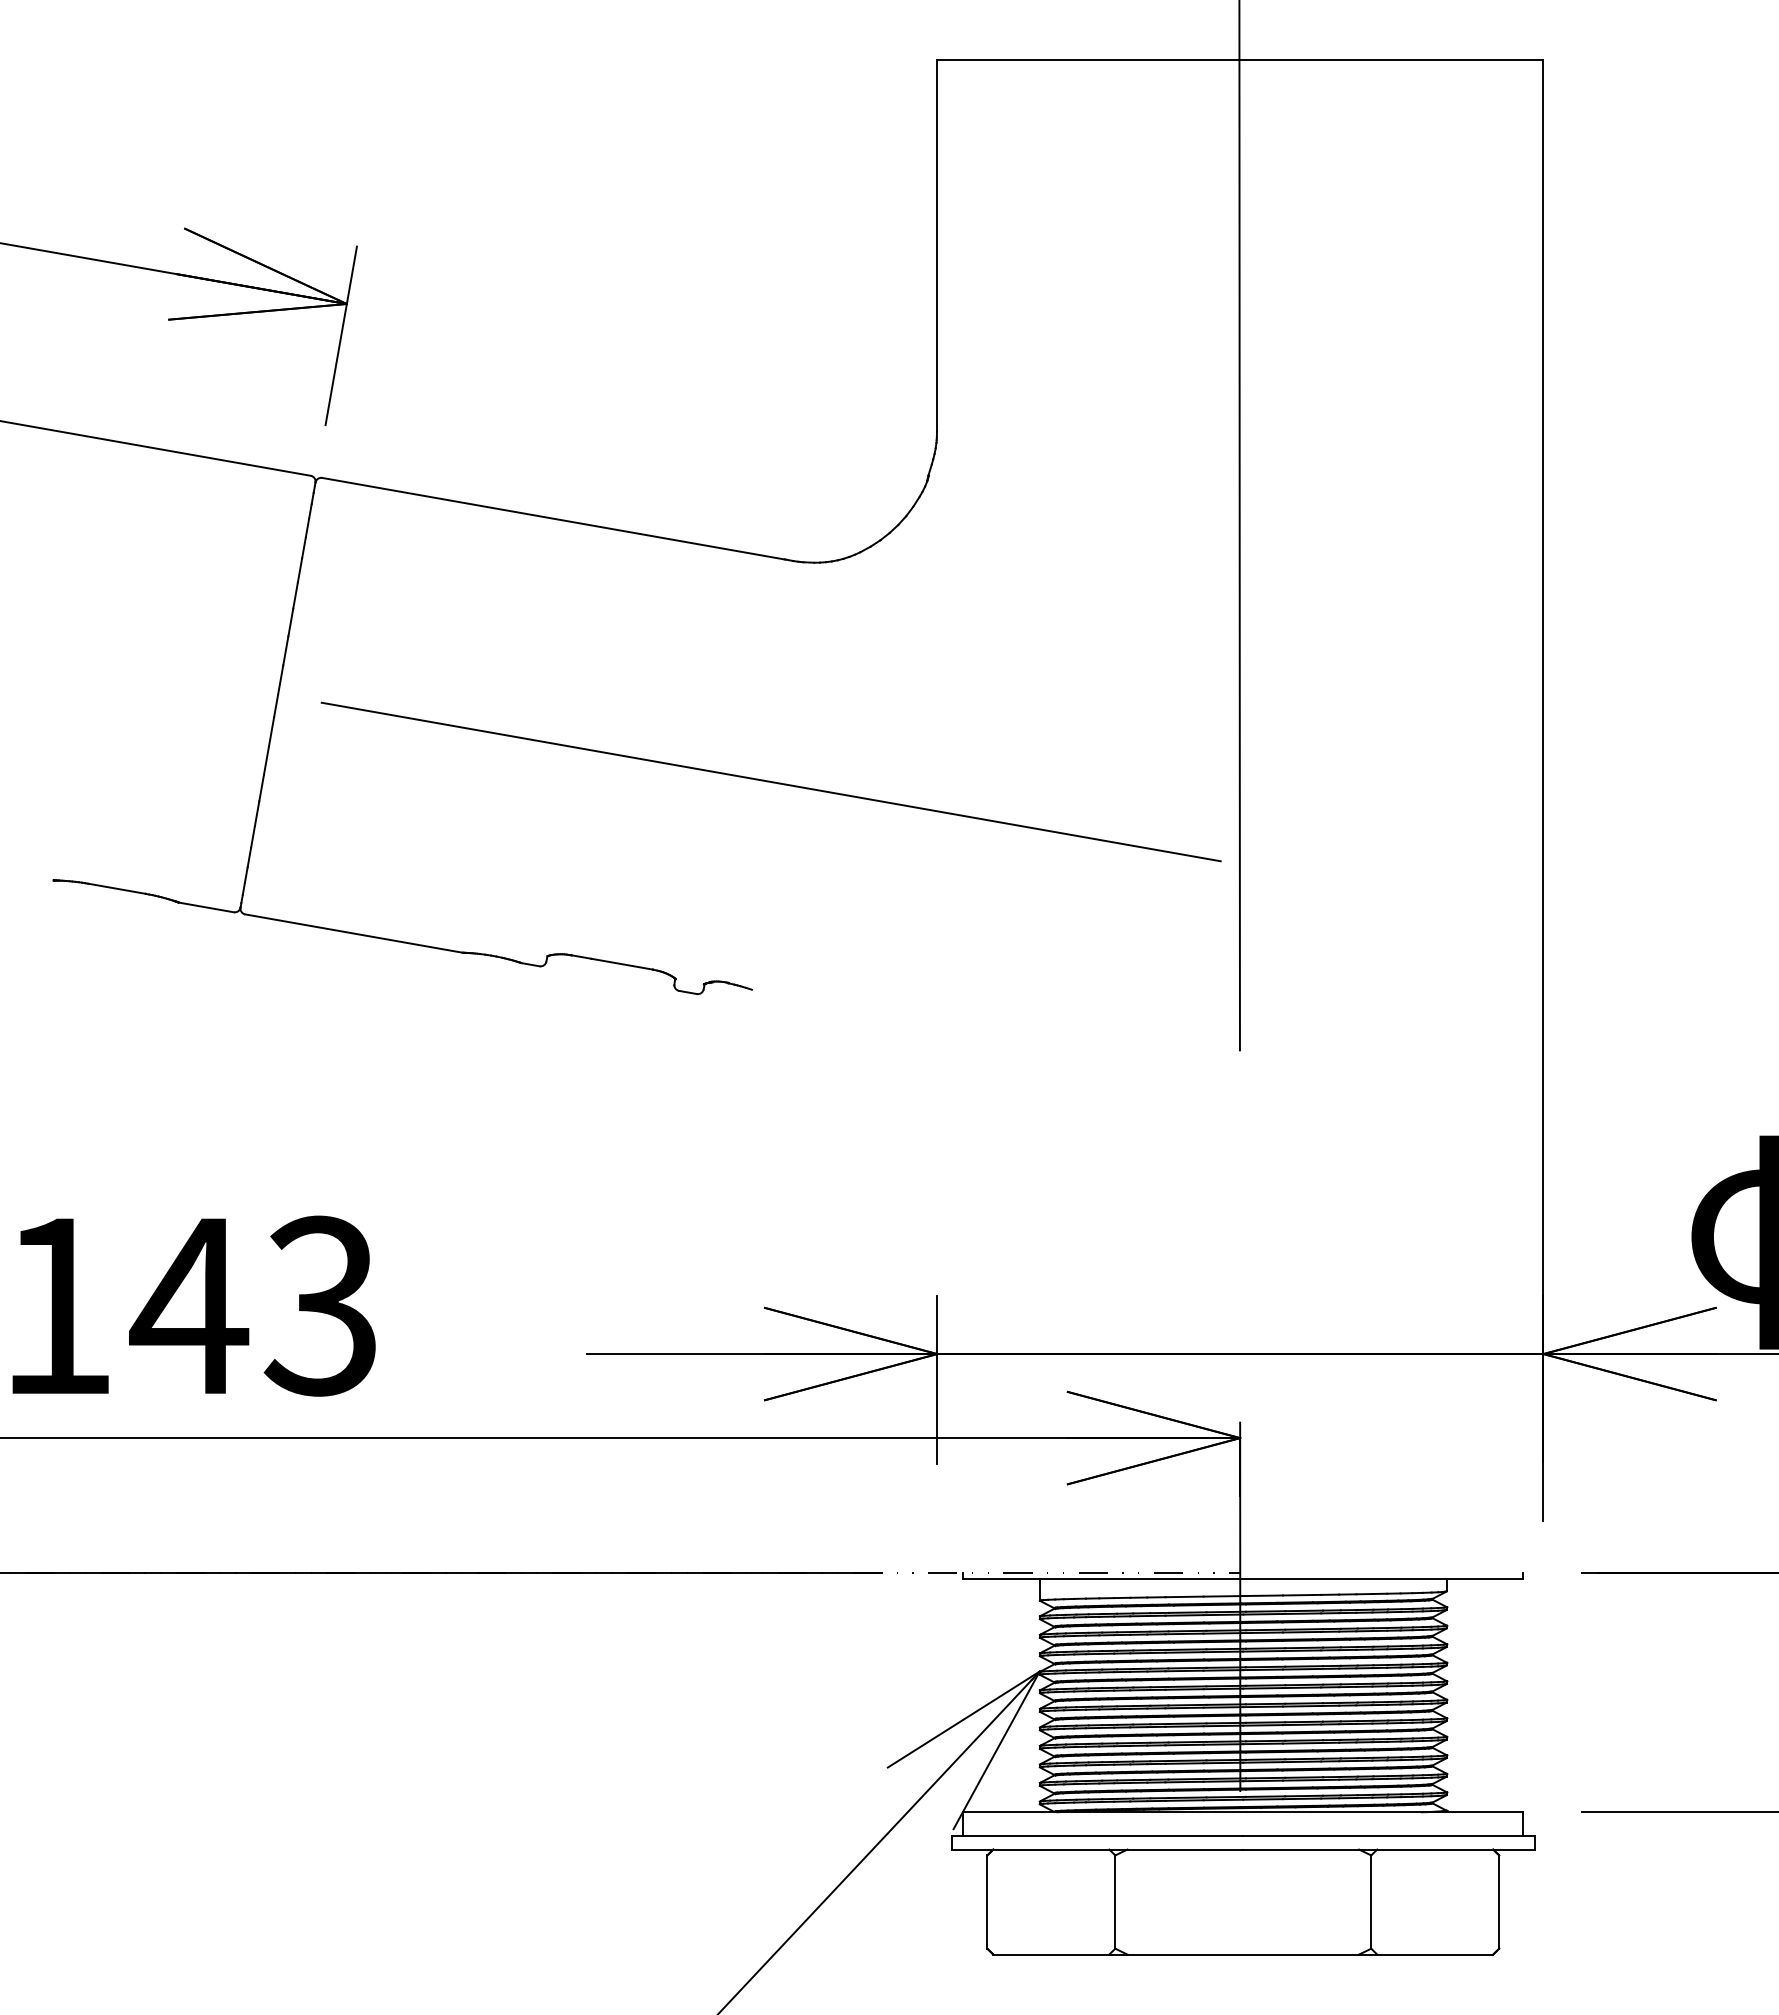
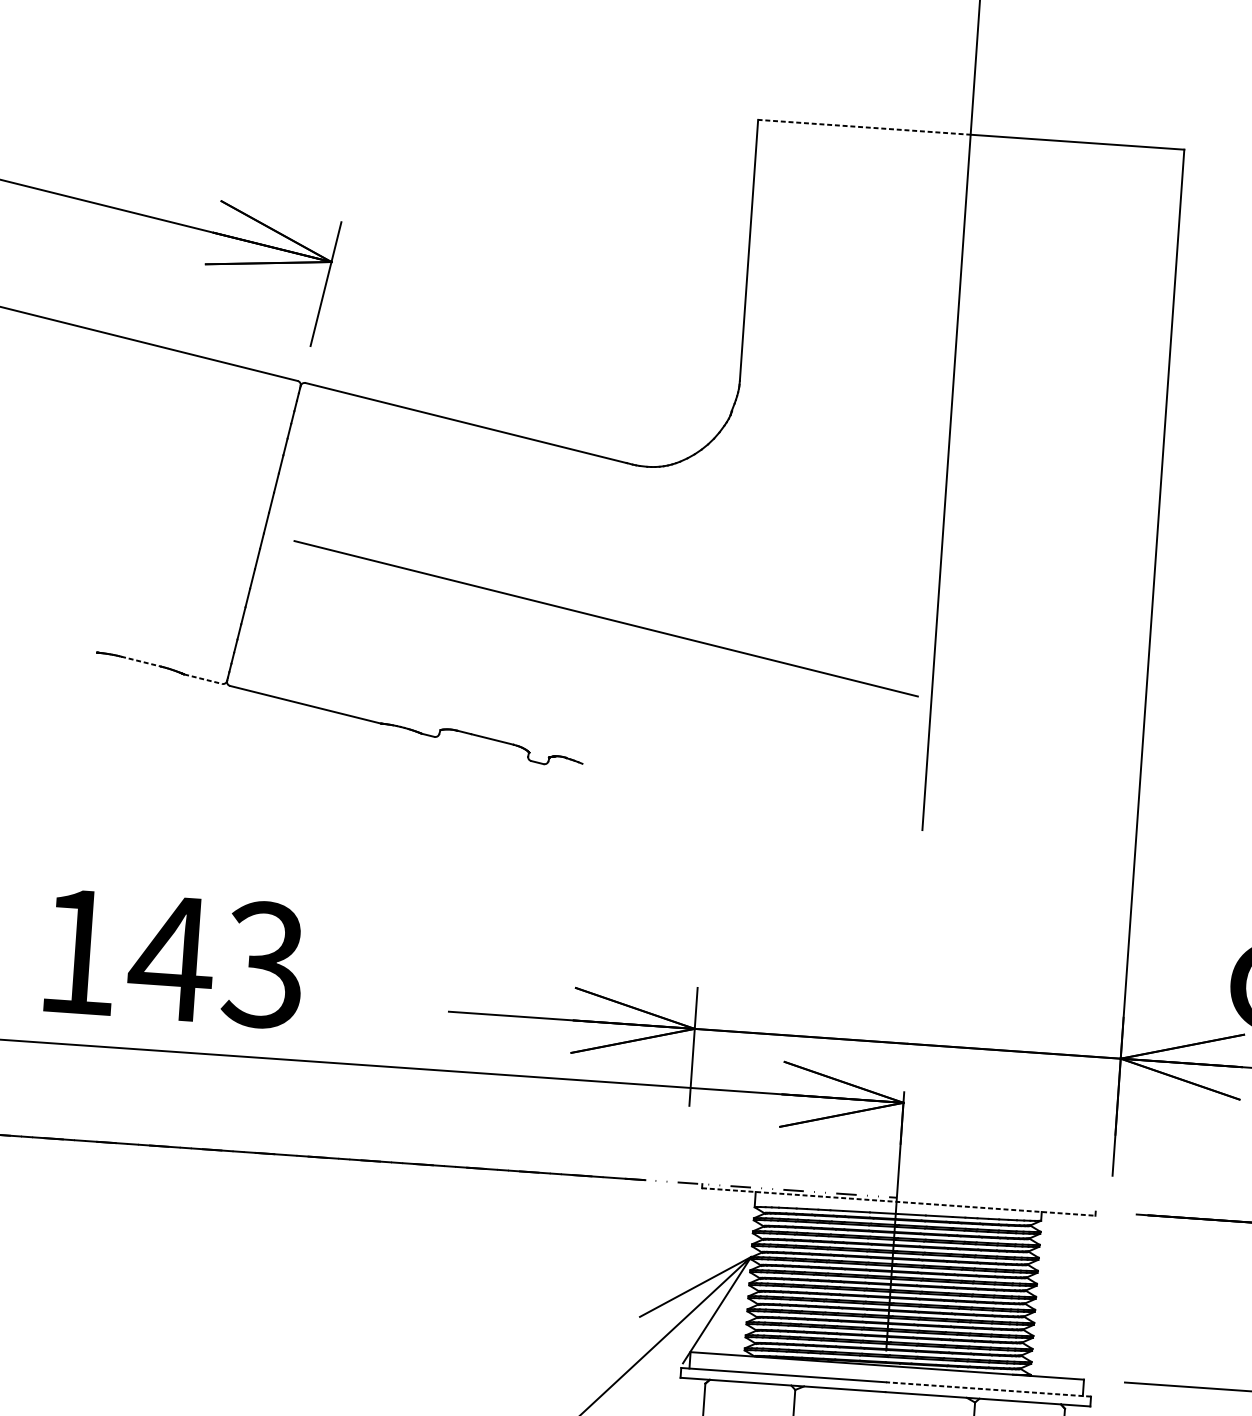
line: (1088, 60) -> (864, 127), solid -> dashed
line: (117, 888) -> (141, 661), solid -> dashed
line: (206, 907) -> (203, 679), solid -> dashed
line: (1243, 1578) -> (898, 1201), solid -> dashed
line: (1389, 1835) -> (988, 1389), solid -> dashed

